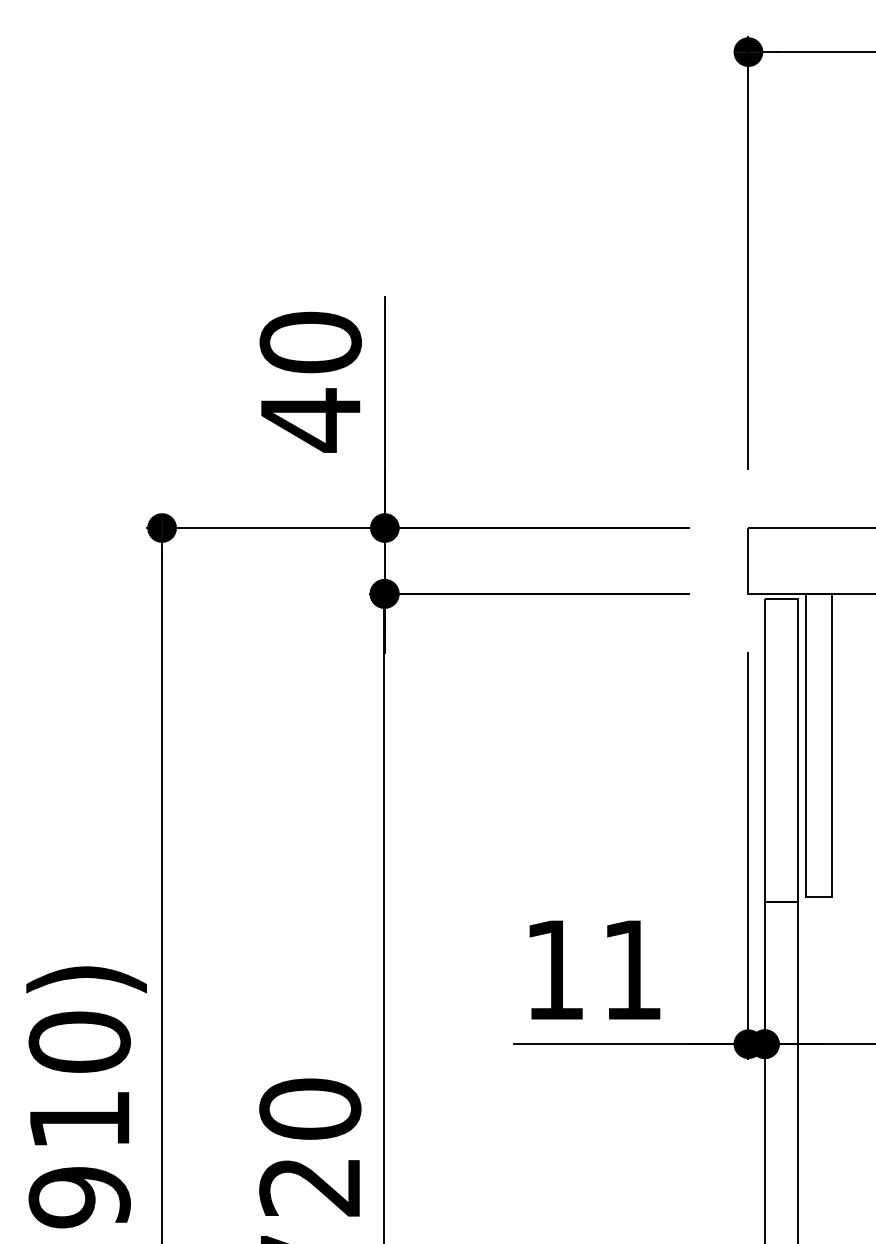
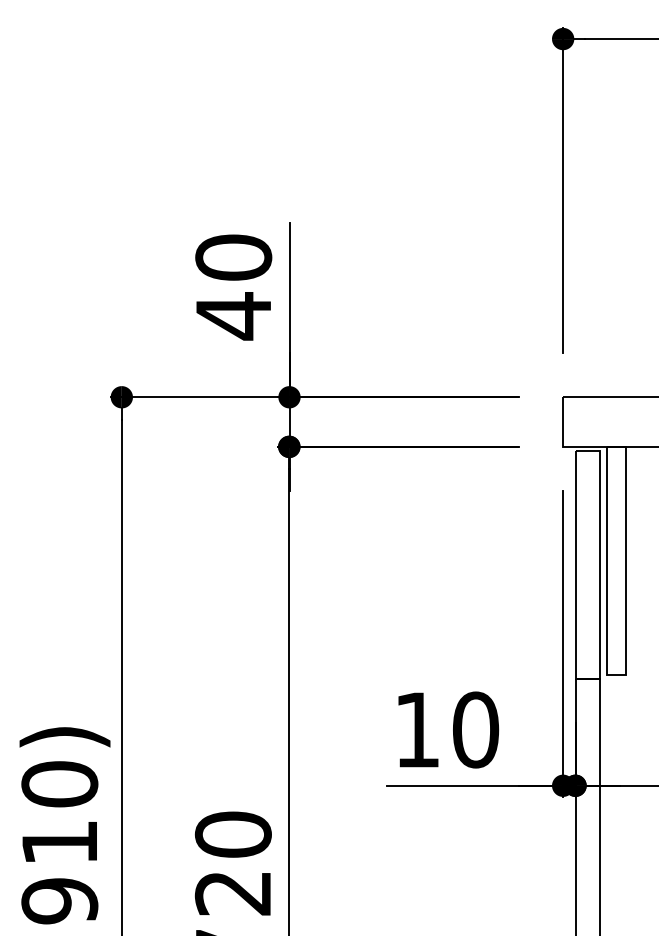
text: (632, 970) -> (475, 730), 11 -> 10

